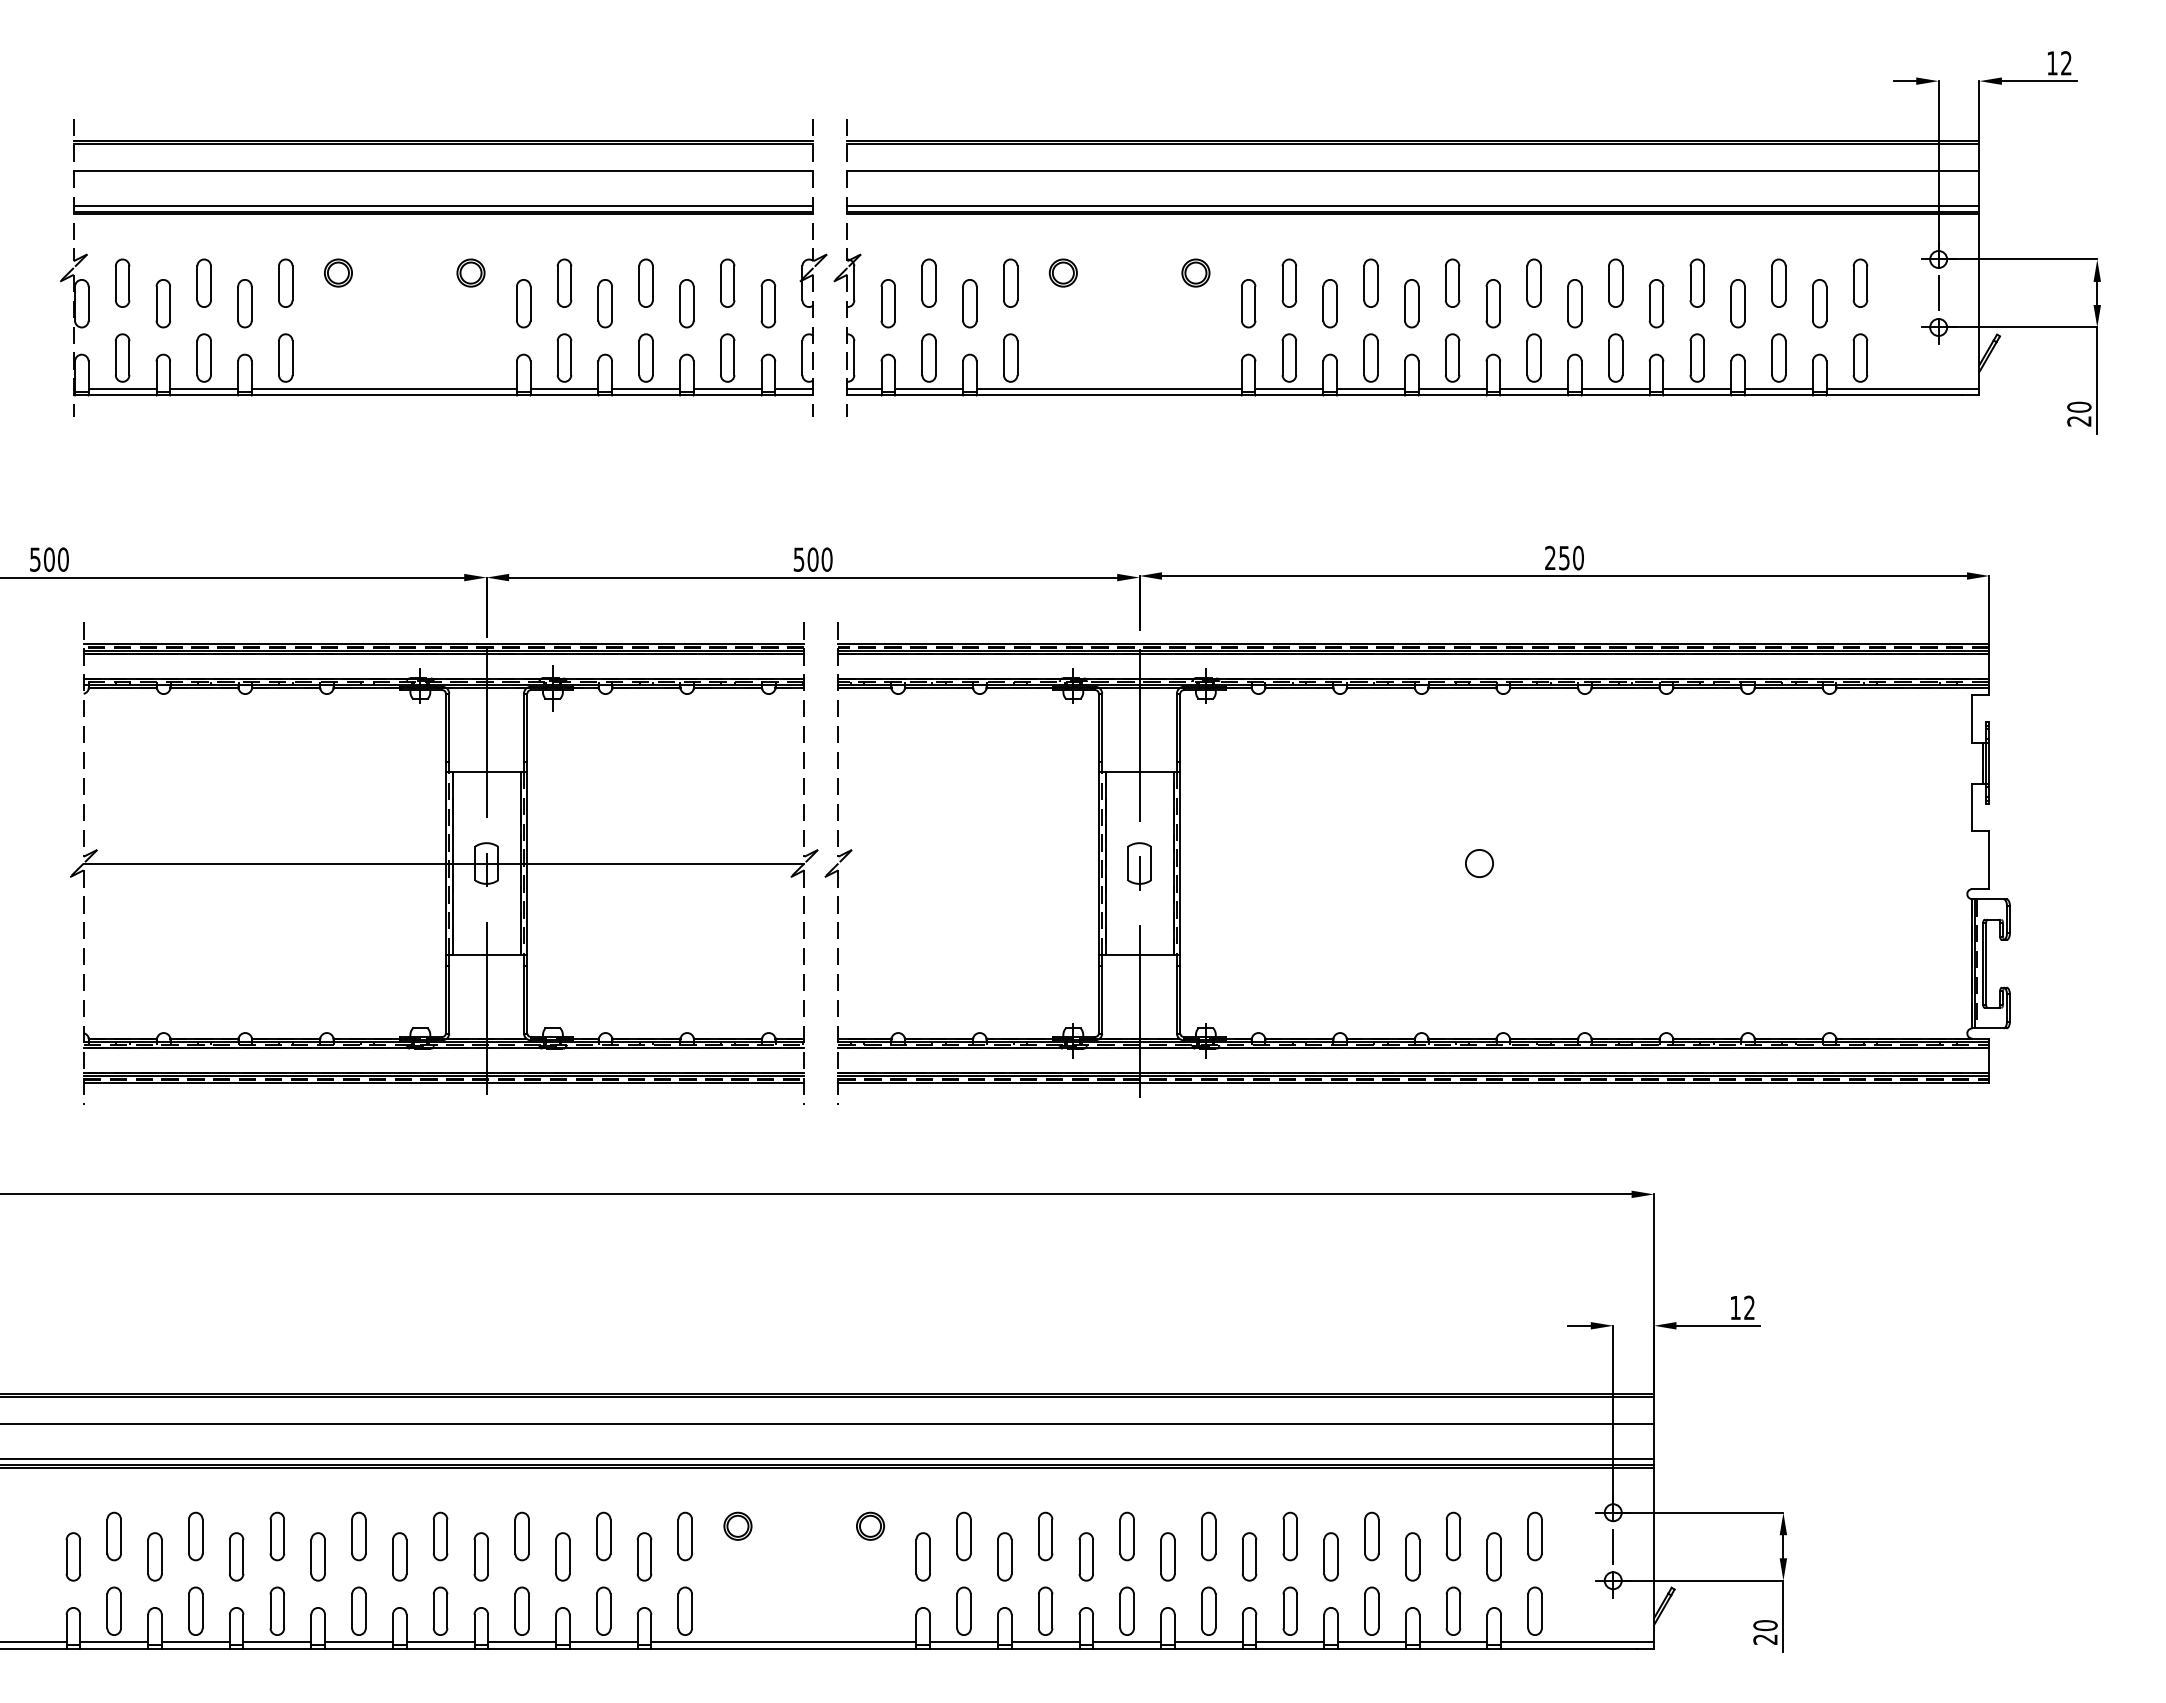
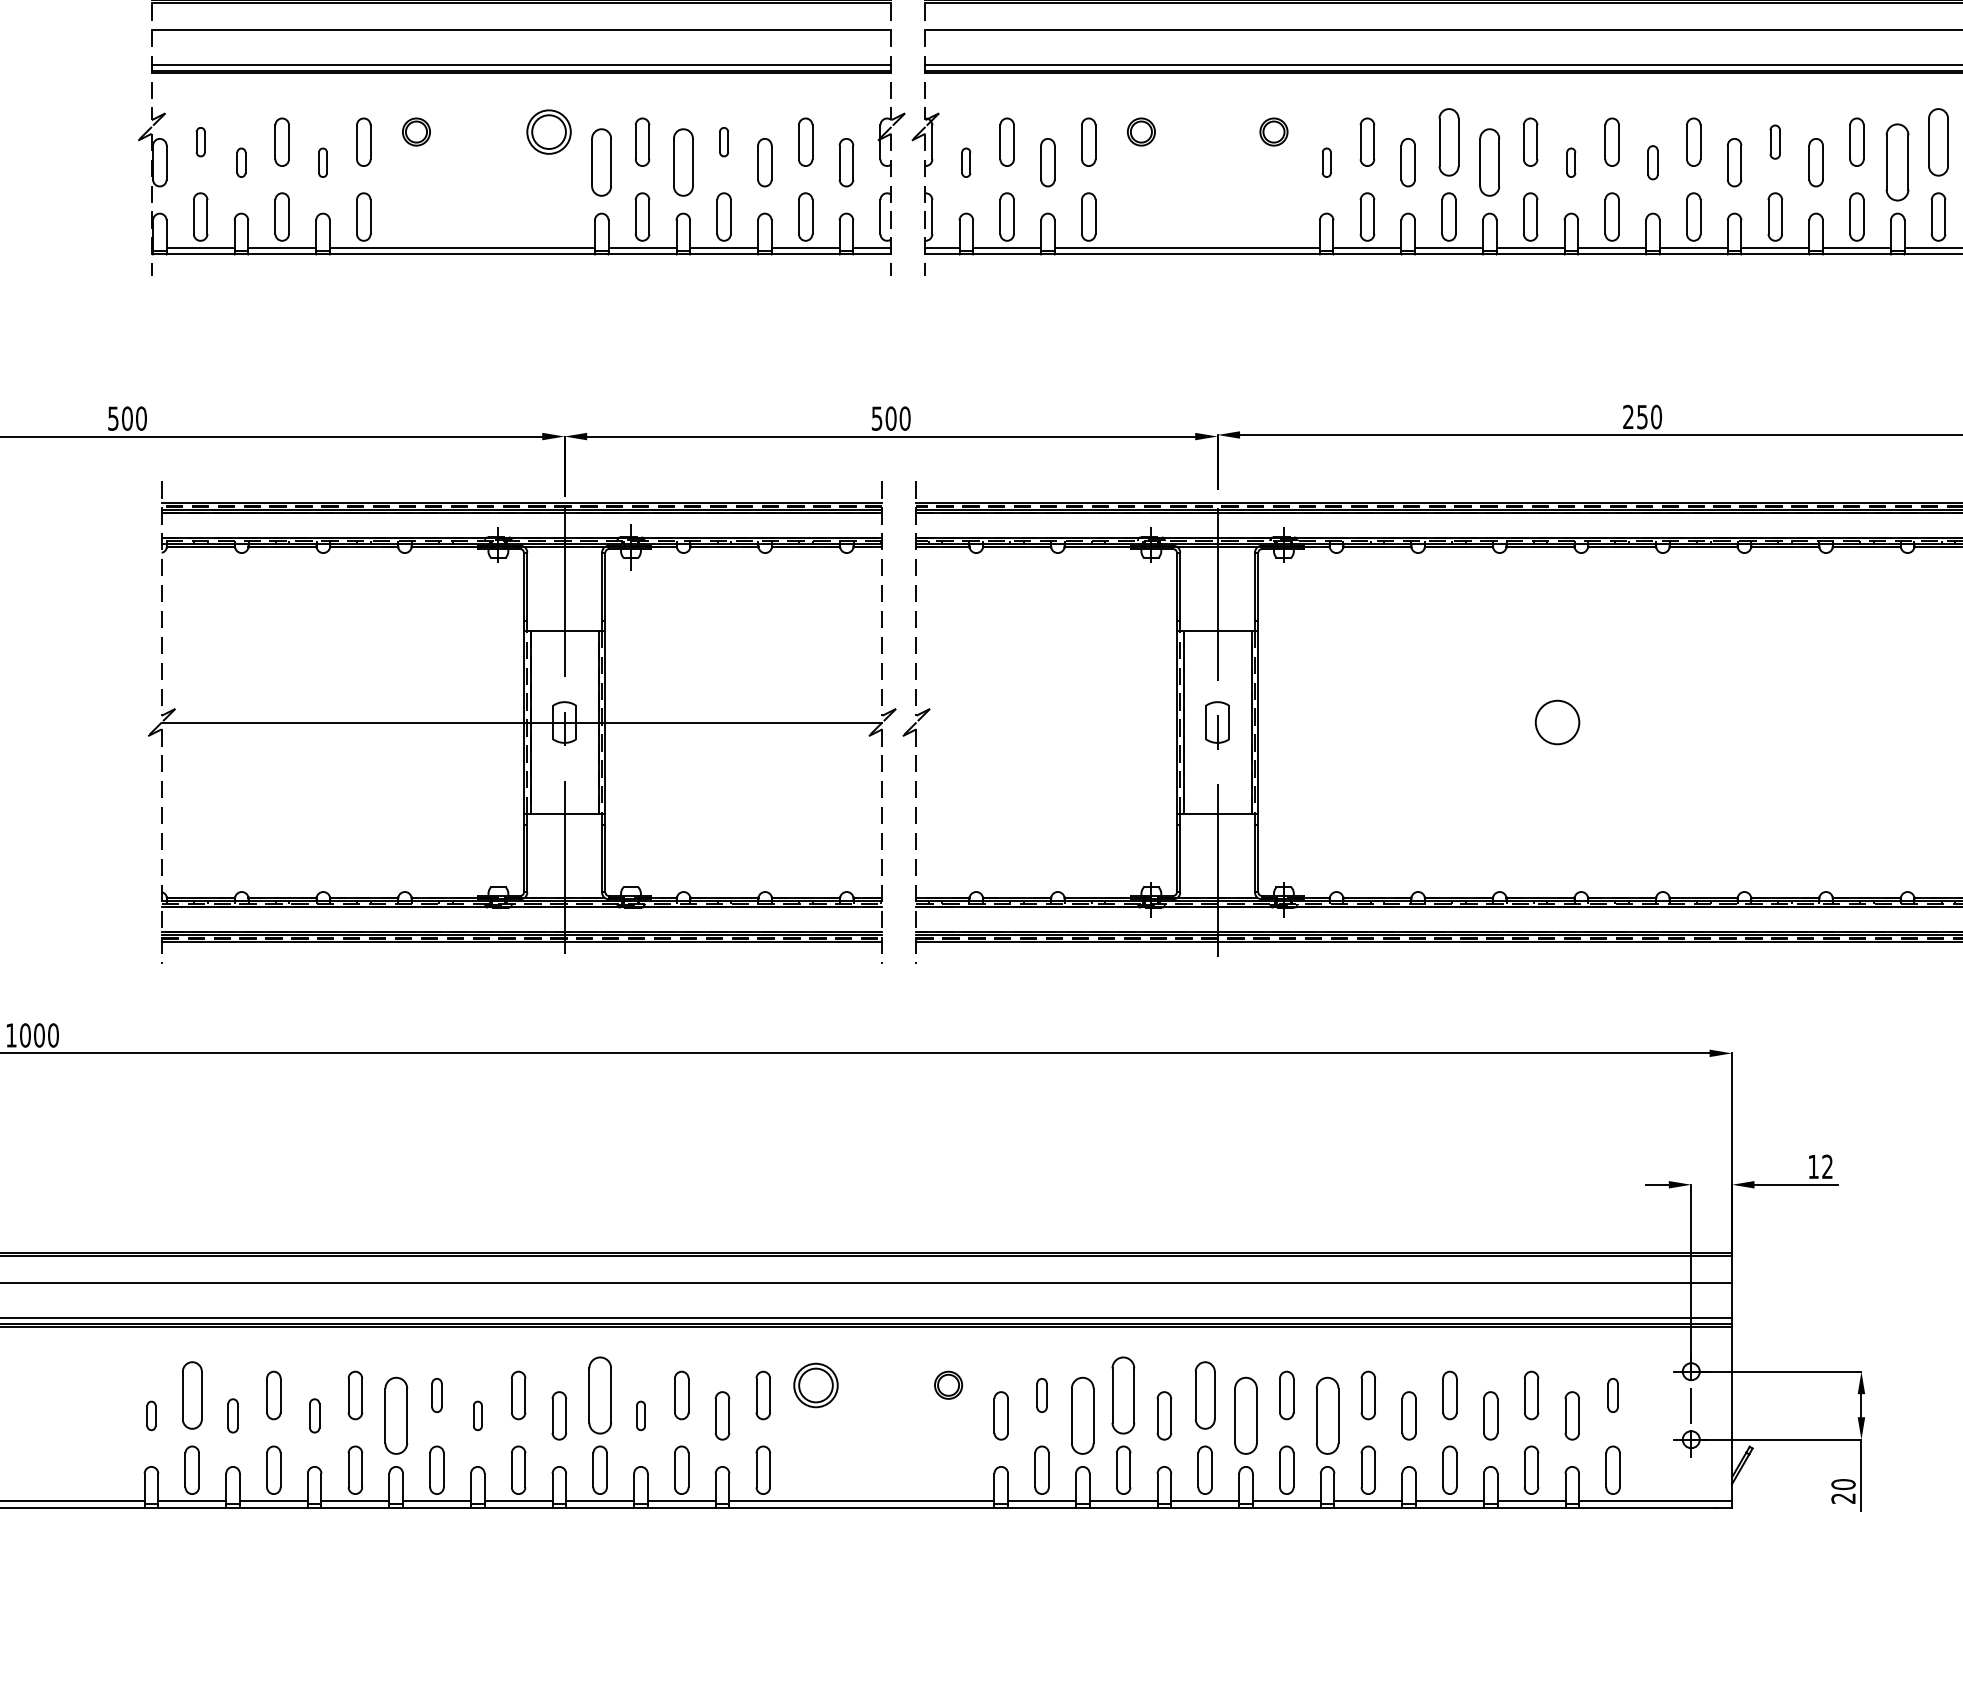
part: (470, 272) -> (548, 131), size x1.6
part: (122, 282) -> (200, 141), size x0.6
part: (645, 282) -> (723, 141), size x0.6
part: (1370, 282) -> (1448, 141), size x1.4
part: (1696, 282) -> (1774, 141), size x0.7
part: (1860, 282) -> (1938, 141), size x1.4
part: (163, 303) -> (241, 162), size x0.6
part: (244, 303) -> (322, 162), size x0.6
part: (523, 303) -> (601, 162), size x1.4
part: (604, 303) -> (682, 162), size x1.4
part: (887, 303) -> (965, 162), size x0.6
part: (1248, 303) -> (1326, 162), size x0.6
part: (1411, 303) -> (1489, 162), size x1.4
part: (1492, 303) -> (1570, 162), size x0.6
part: (1574, 303) -> (1652, 162), size x0.7
part: (1819, 303) -> (1897, 162), size x1.6
circle: (1479, 863) -> (1557, 722), size x1.6
part: (737, 1525) -> (815, 1384), size x1.6
part: (113, 1536) -> (191, 1395), size x1.4
part: (358, 1536) -> (436, 1395), size x0.7
part: (521, 1536) -> (599, 1395), size x1.6
part: (963, 1536) -> (1041, 1395), size x0.7
part: (1045, 1536) -> (1123, 1395), size x1.6
part: (1126, 1536) -> (1204, 1395), size x1.4
part: (1534, 1536) -> (1612, 1395), size x0.7
part: (73, 1556) -> (151, 1415), size x0.6
part: (154, 1556) -> (232, 1415), size x0.7
part: (236, 1556) -> (314, 1415), size x0.7
part: (317, 1556) -> (395, 1415), size x1.6
part: (399, 1556) -> (477, 1415), size x0.6
part: (562, 1556) -> (640, 1415), size x0.6
part: (1004, 1556) -> (1082, 1415), size x1.6
part: (1167, 1556) -> (1245, 1415), size x1.6
part: (1249, 1556) -> (1327, 1415), size x1.6

